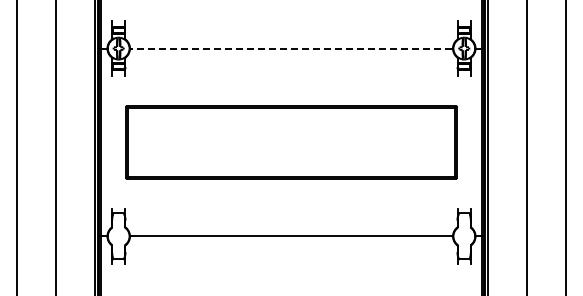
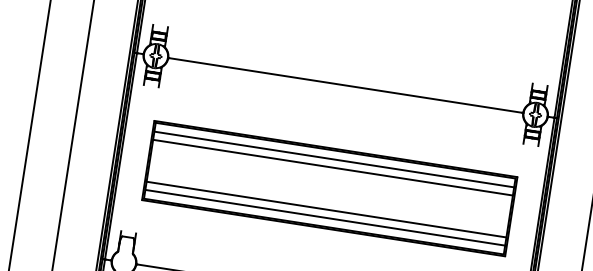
line: (291, 48) -> (345, 85), dashed -> solid
line: (291, 115) -> (334, 158), added
line: (291, 123) -> (333, 167), added
line: (291, 161) -> (326, 209), added
line: (291, 169) -> (325, 218), added

